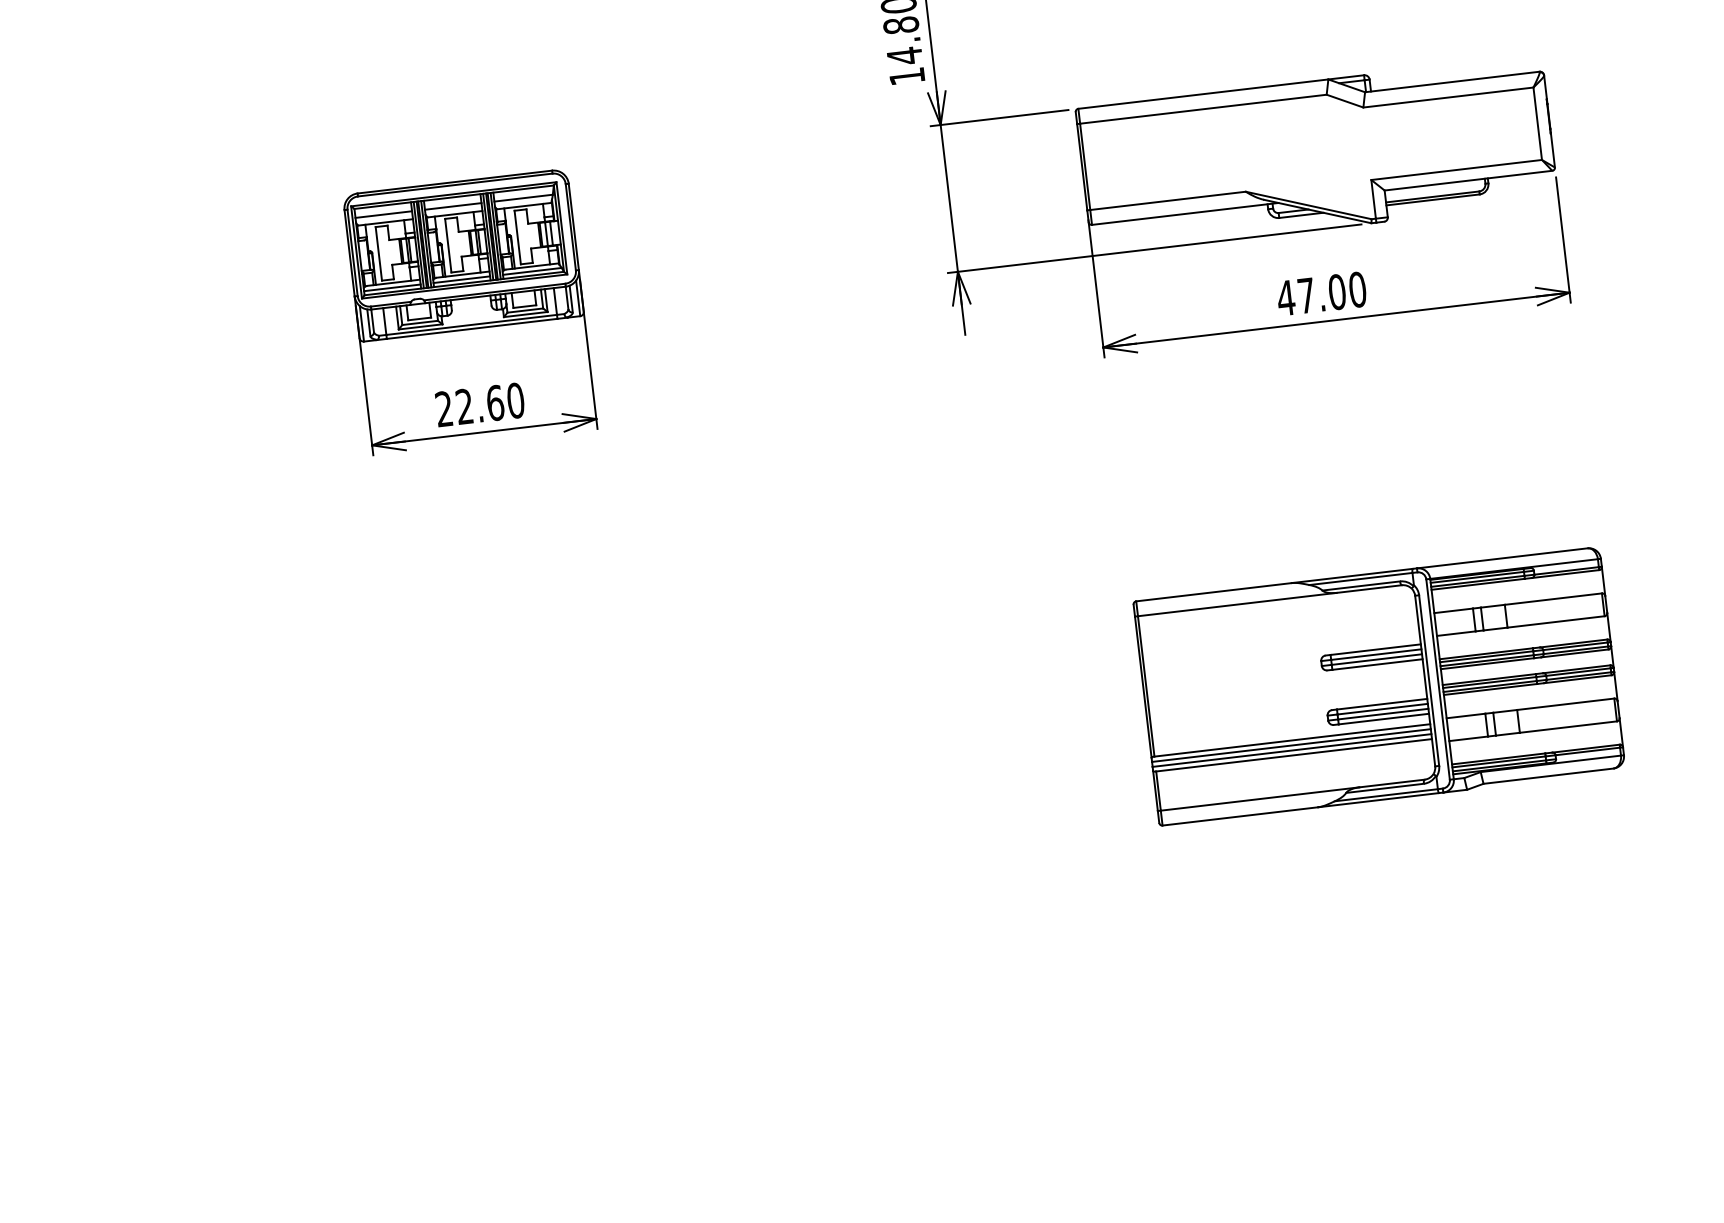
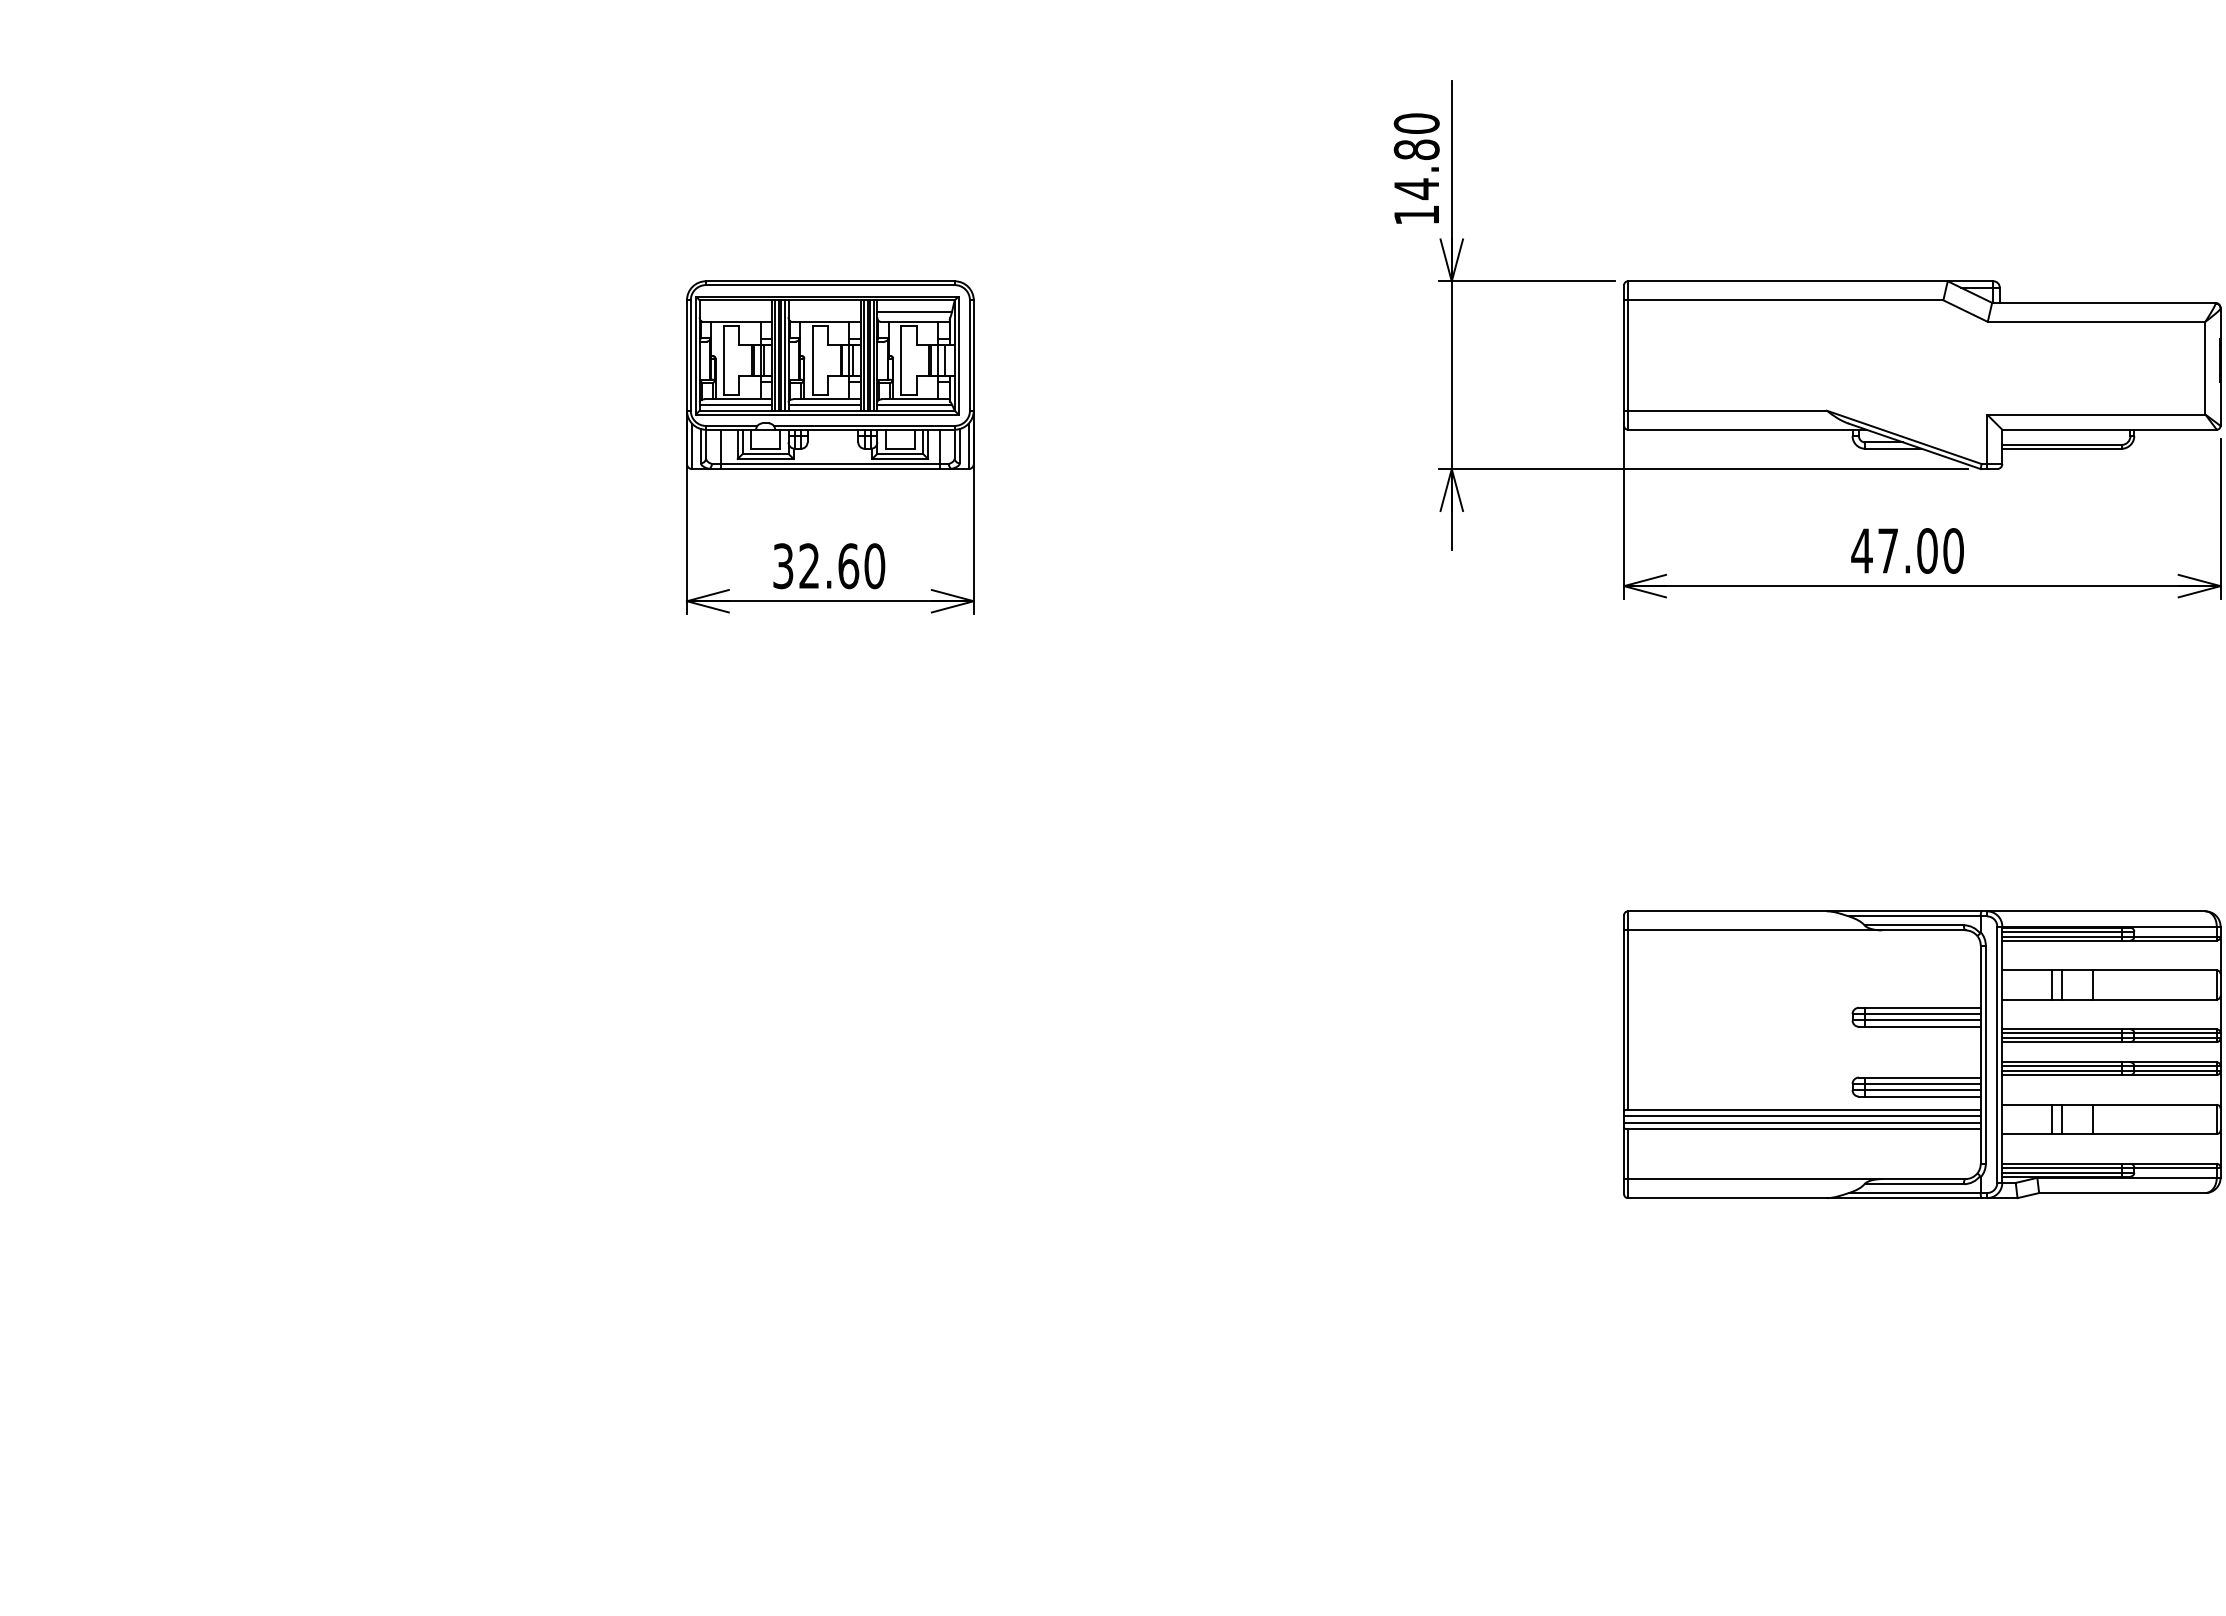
line: (453, 206) -> (824, 311), removed
line: (383, 214) -> (735, 311), removed
text: (444, 409) -> (783, 566), 22.60 -> 32.60

